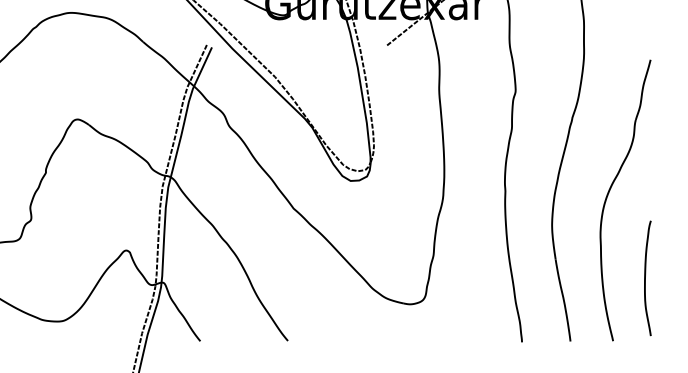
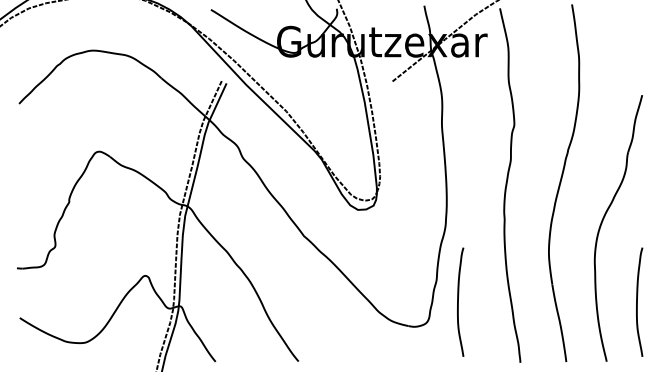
curve: (456, 277) -> (458, 301), added

